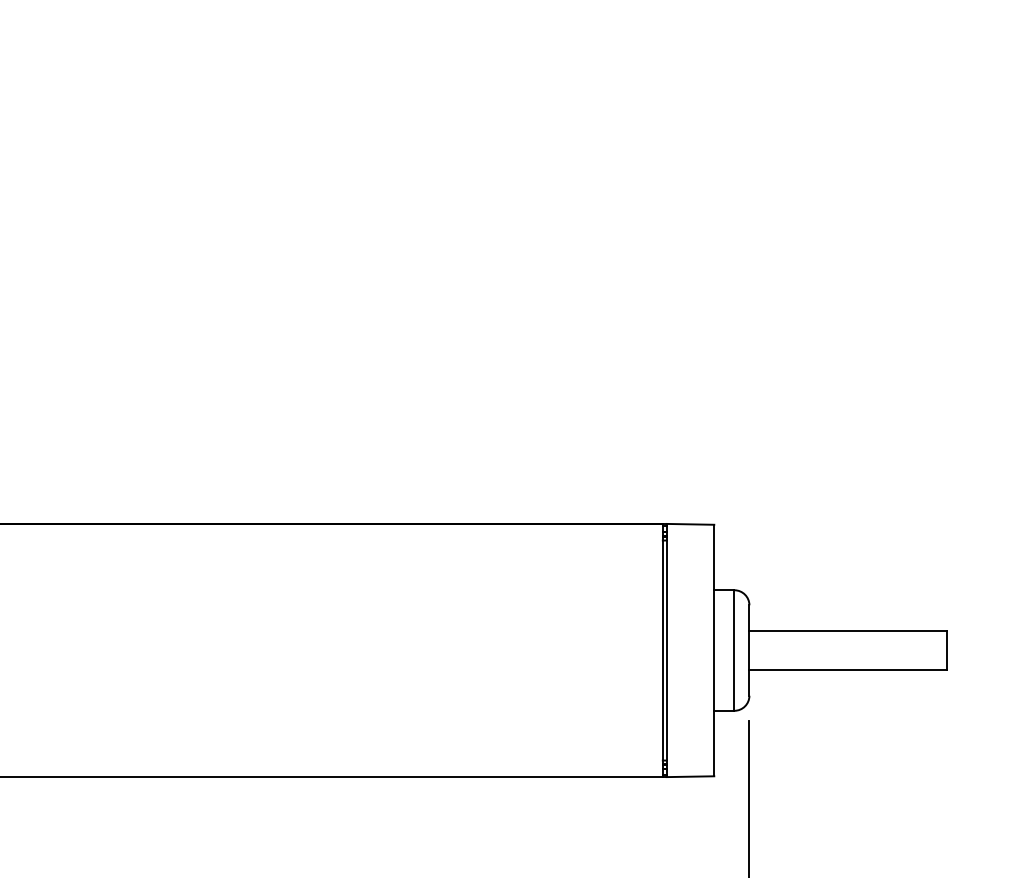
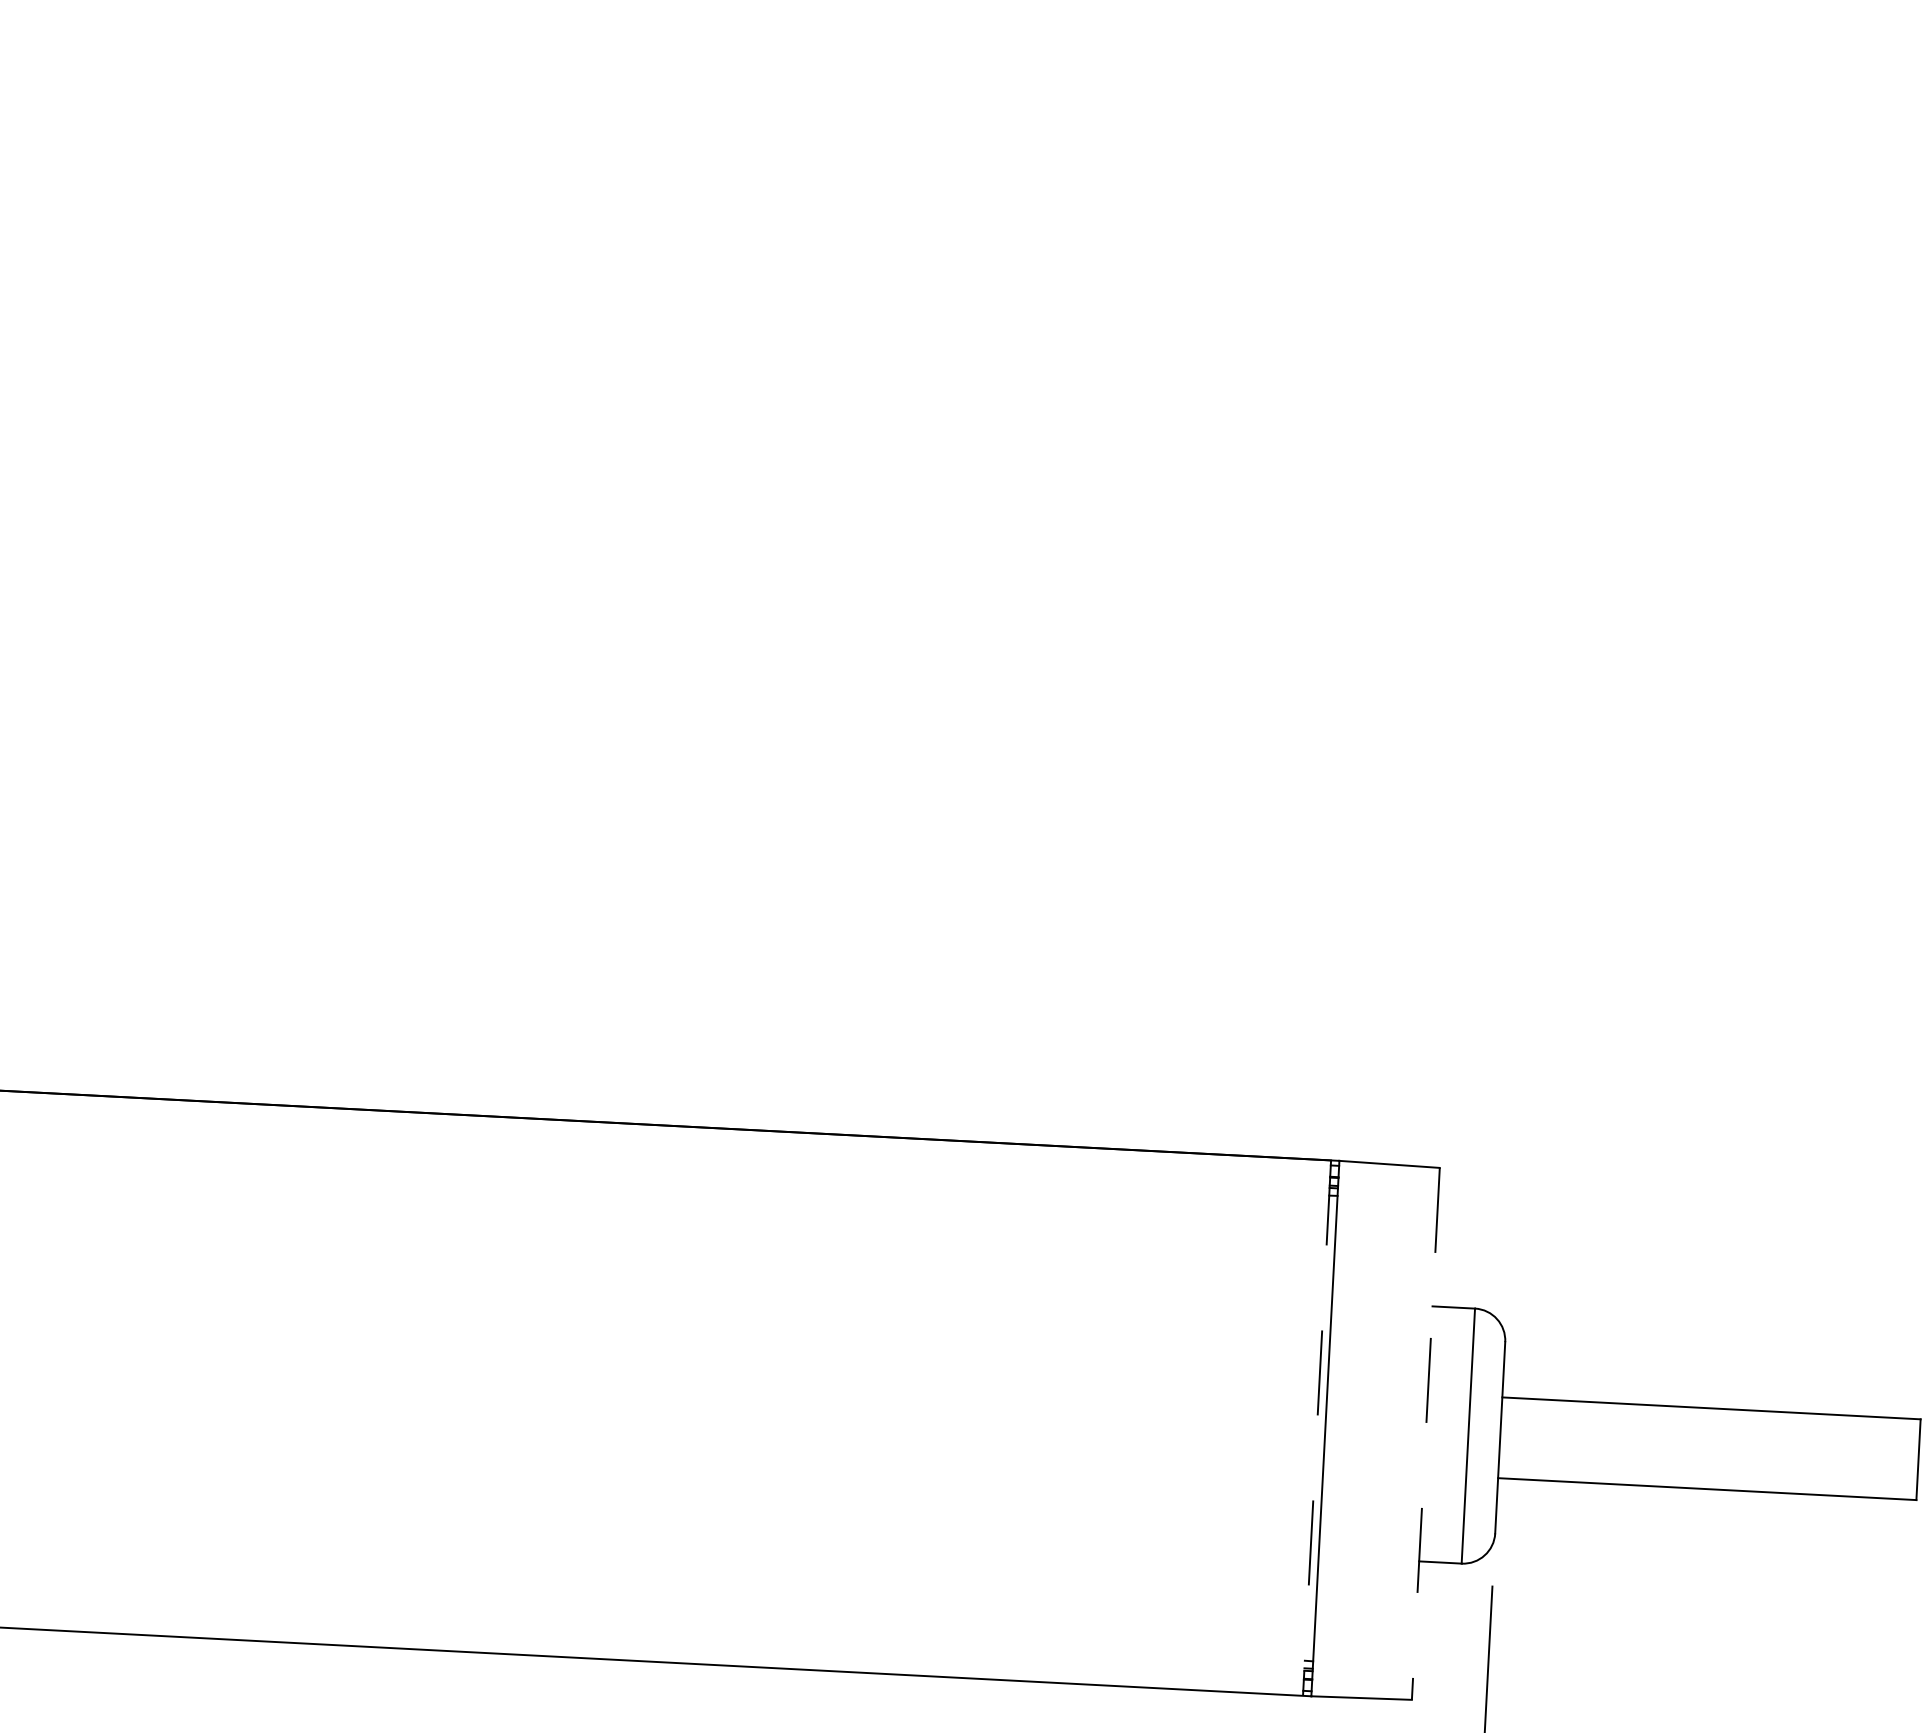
line: (662, 650) -> (1316, 1428), solid -> dashed
line: (714, 650) -> (1426, 1433), solid -> dashed

